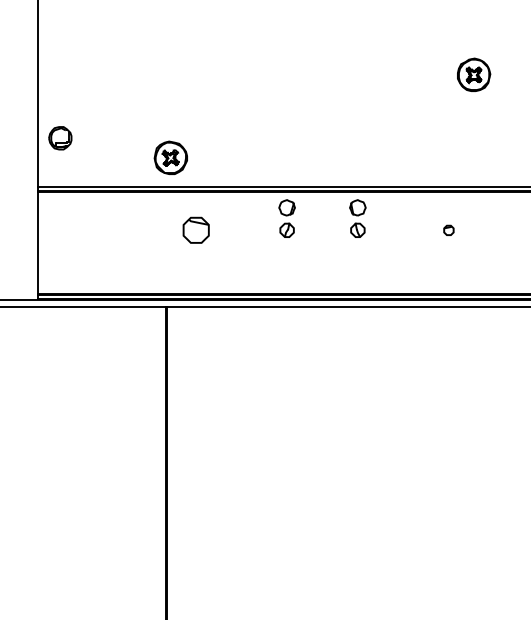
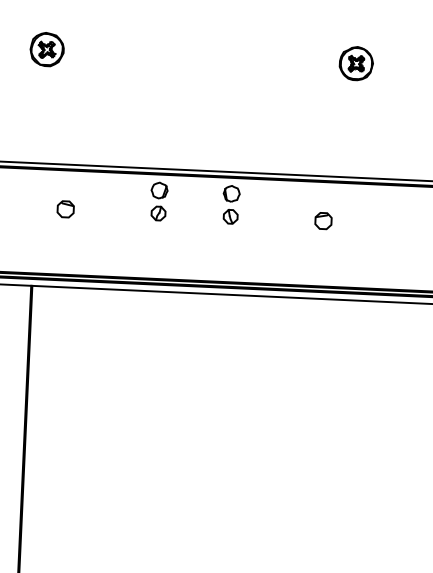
part: (170, 157) -> (46, 49), moved
part: (195, 230) -> (65, 209), size x0.62
part: (448, 230) -> (323, 221), size x1.67

